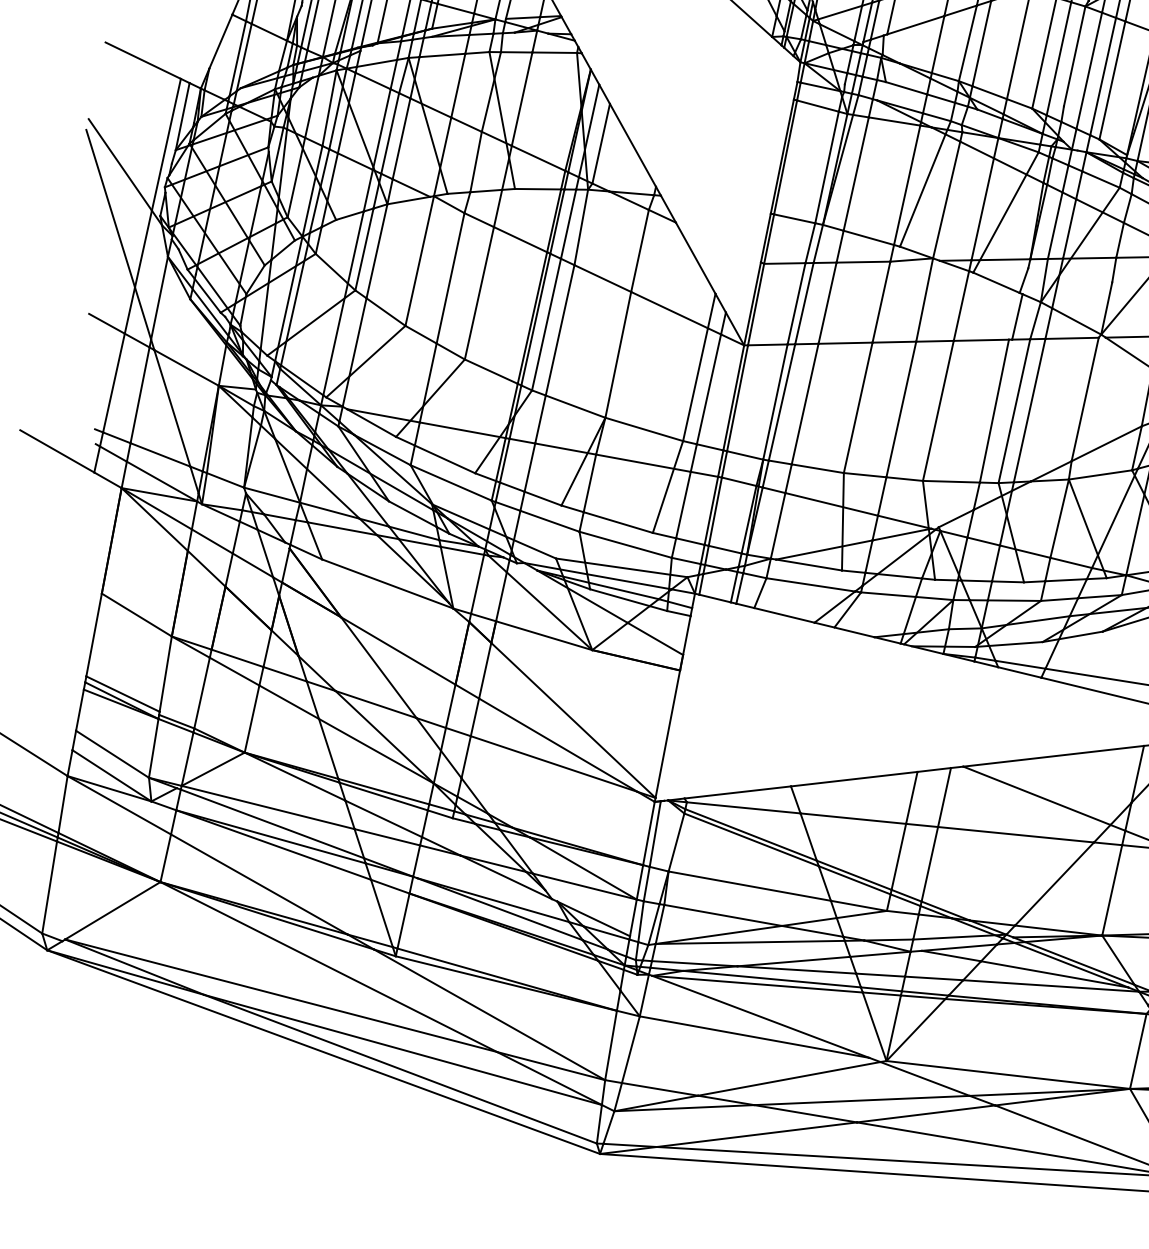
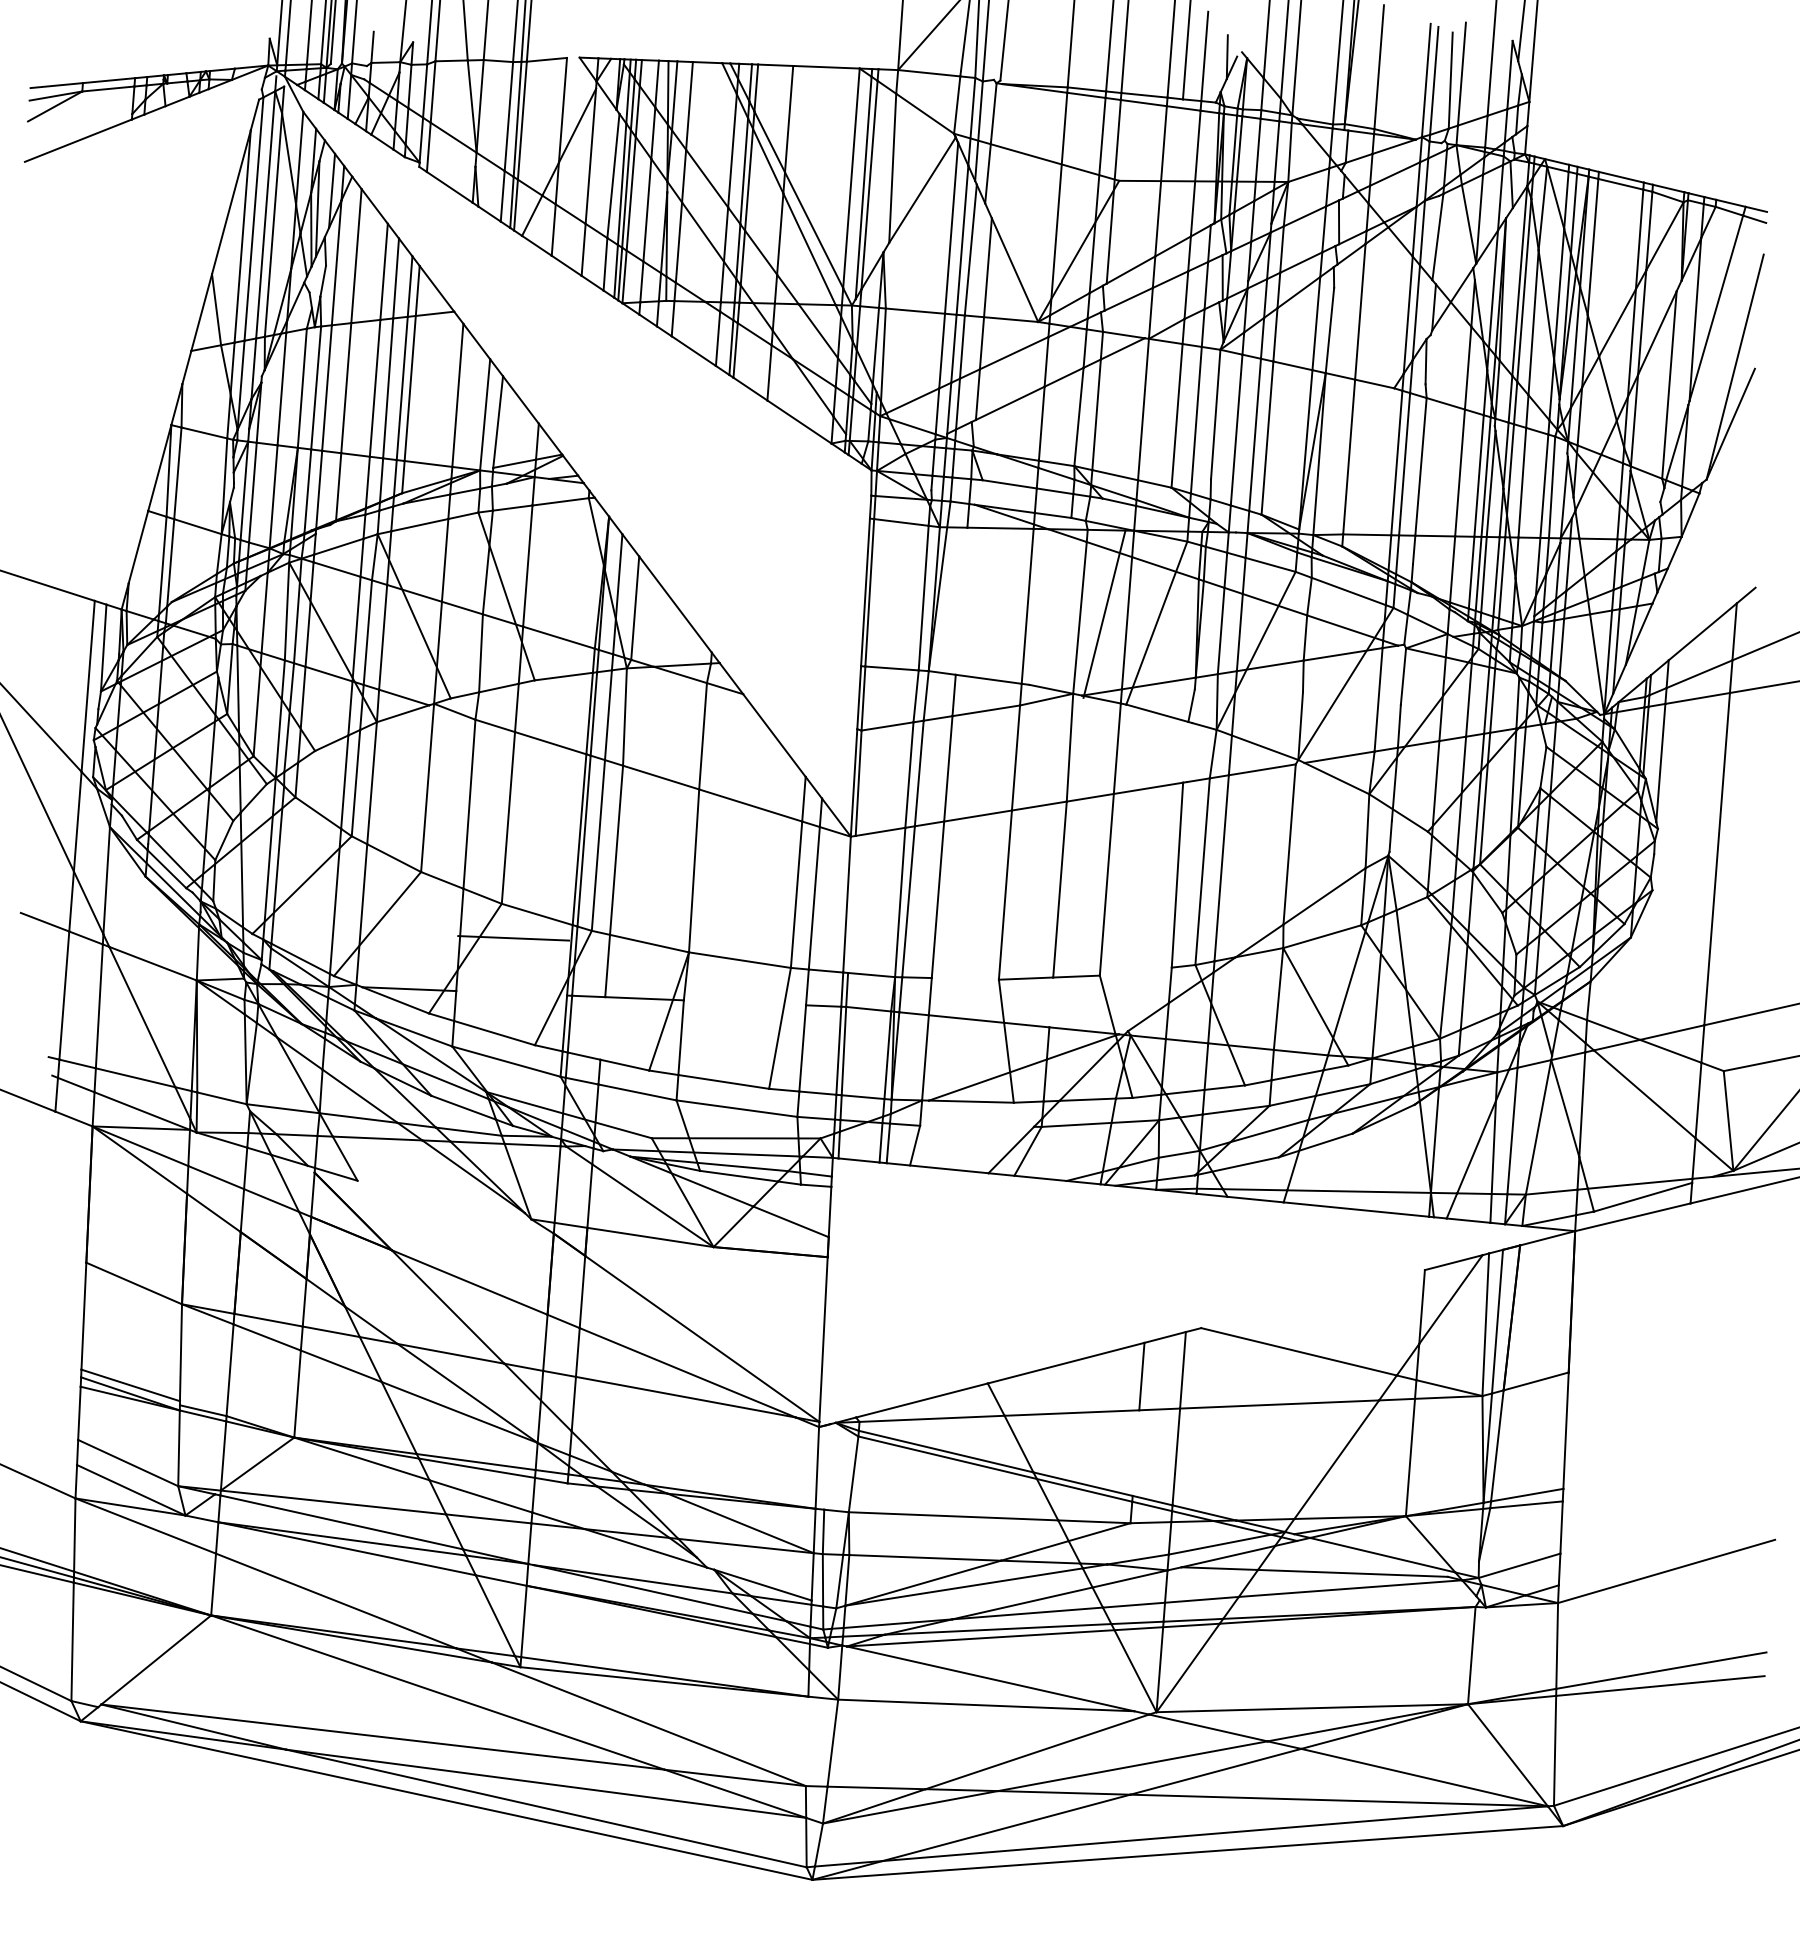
line: (856, 173) -> (961, 600), removed
line: (925, 183) -> (1104, 613), moved
line: (1017, 316) -> (1189, 752), removed
line: (737, 397) -> (851, 903), removed
line: (462, 430) -> (513, 938), moved
line: (643, 462) -> (744, 1002), removed
line: (529, 467) -> (602, 1028), removed
line: (817, 468) -> (964, 978), removed
line: (951, 481) -> (1135, 971), removed
line: (882, 496) -> (1051, 1002), removed
line: (387, 583) -> (444, 1199), removed
line: (811, 584) -> (977, 1125), removed
line: (1053, 756) -> (1312, 1299), removed
line: (655, 834) -> (825, 1467), removed
line: (898, 856) -> (1135, 1452), removed
line: (1071, 964) -> (1372, 1558), removed
line: (610, 1045) -> (806, 1741), removed

